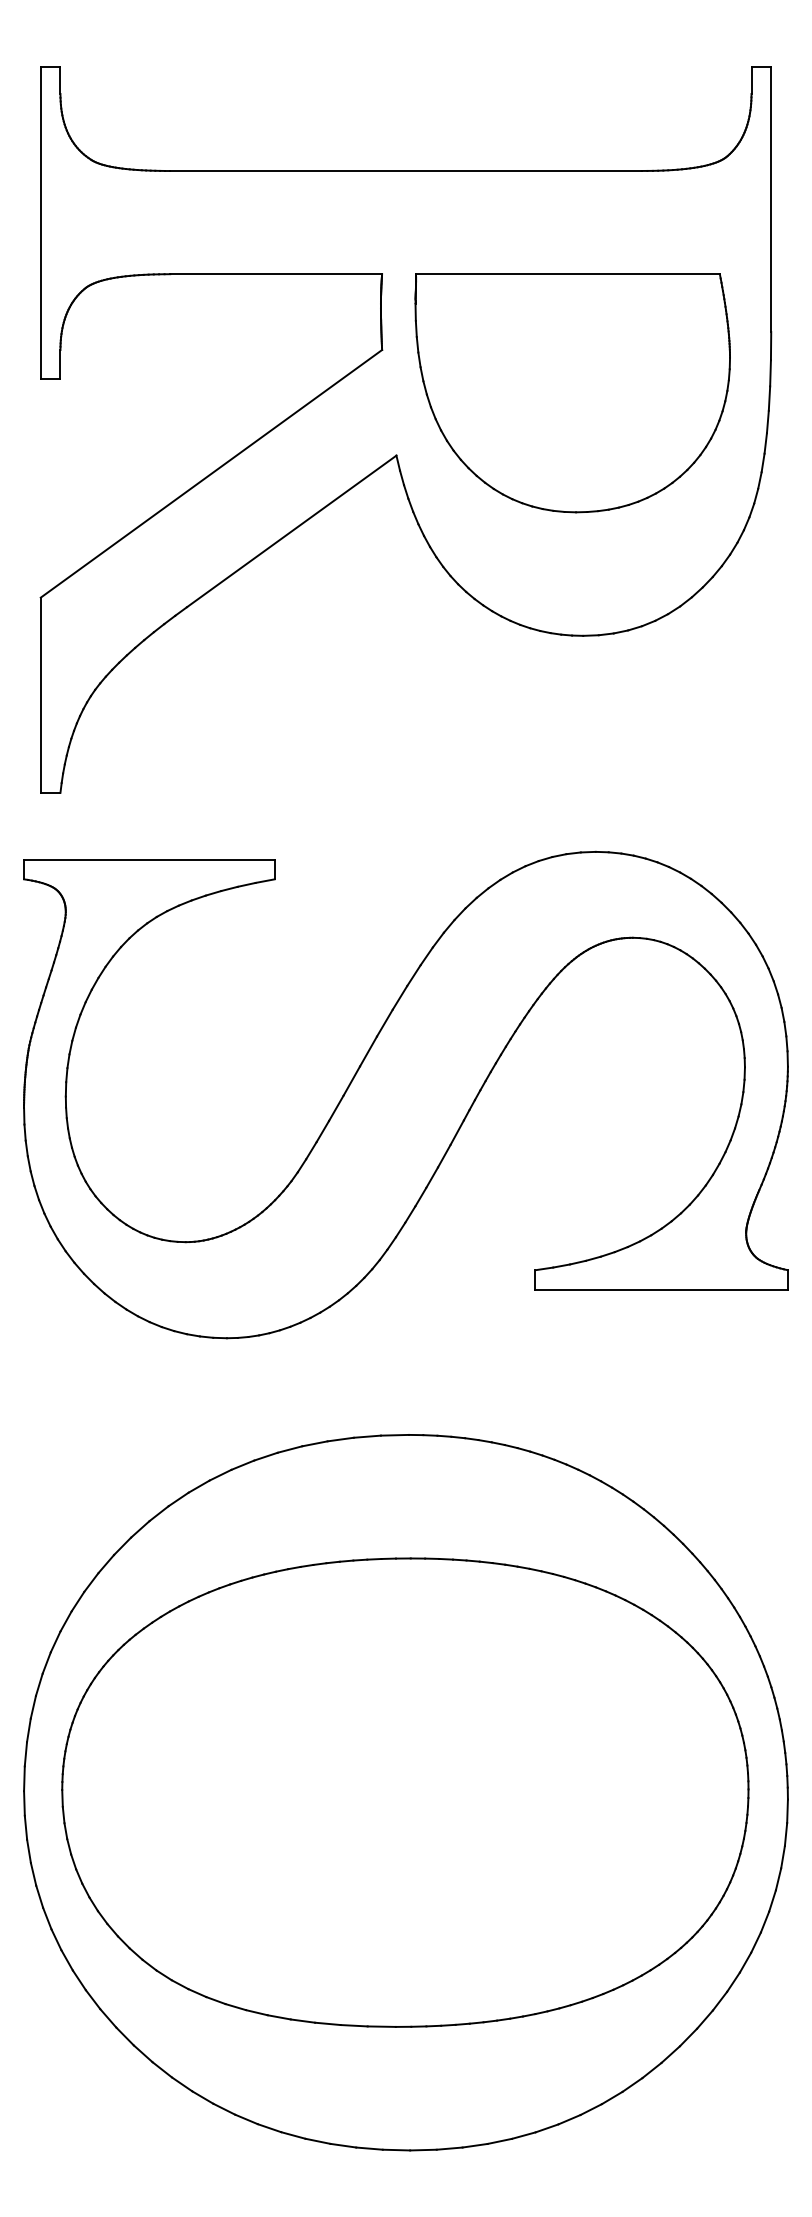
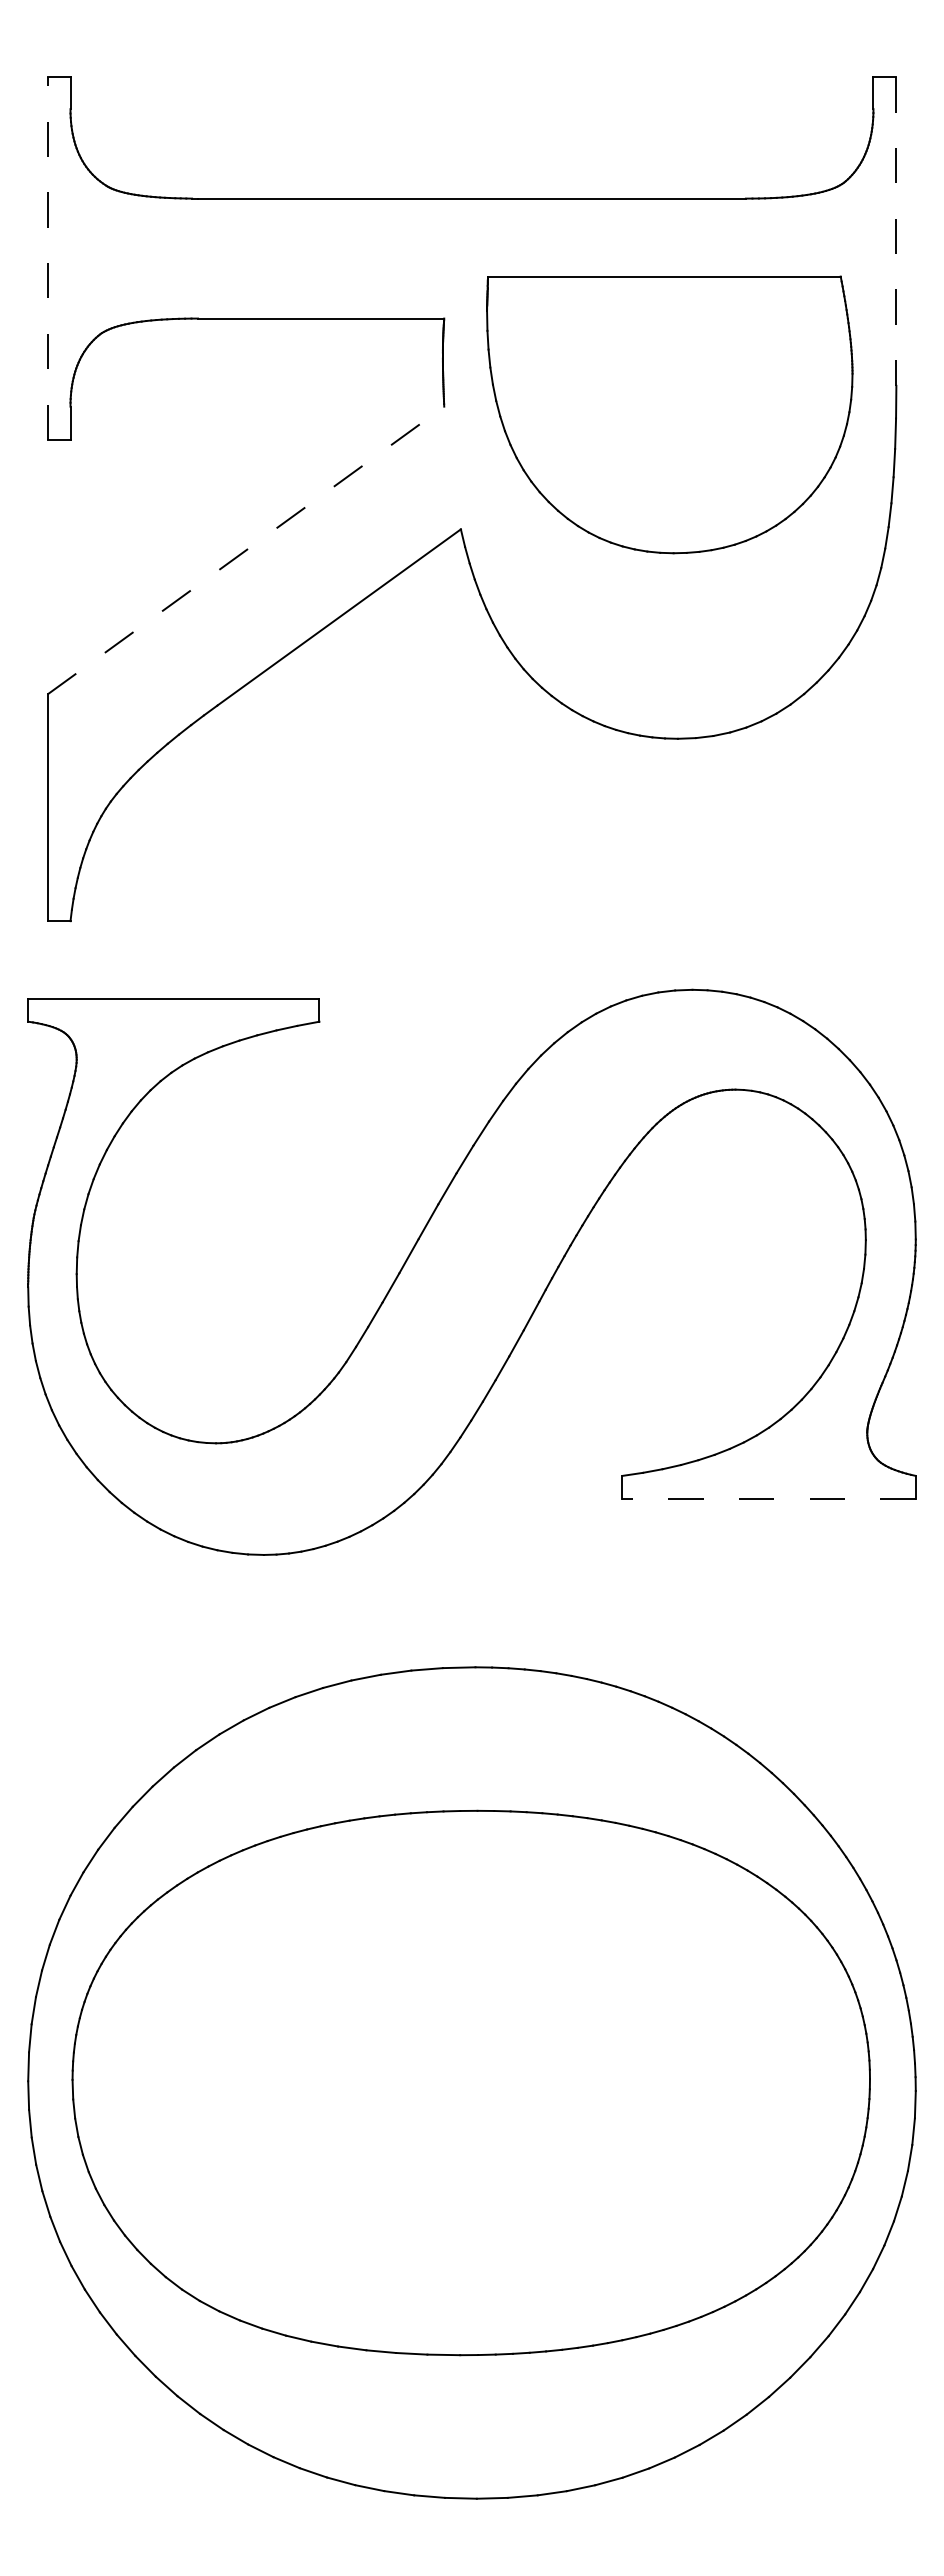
line: (771, 200) -> (896, 232), solid -> dashed
line: (40, 222) -> (47, 258), solid -> dashed
part: (572, 392) -> (669, 414), moved
line: (211, 473) -> (246, 550), solid -> dashed
line: (662, 1289) -> (769, 1498), solid -> dashed

